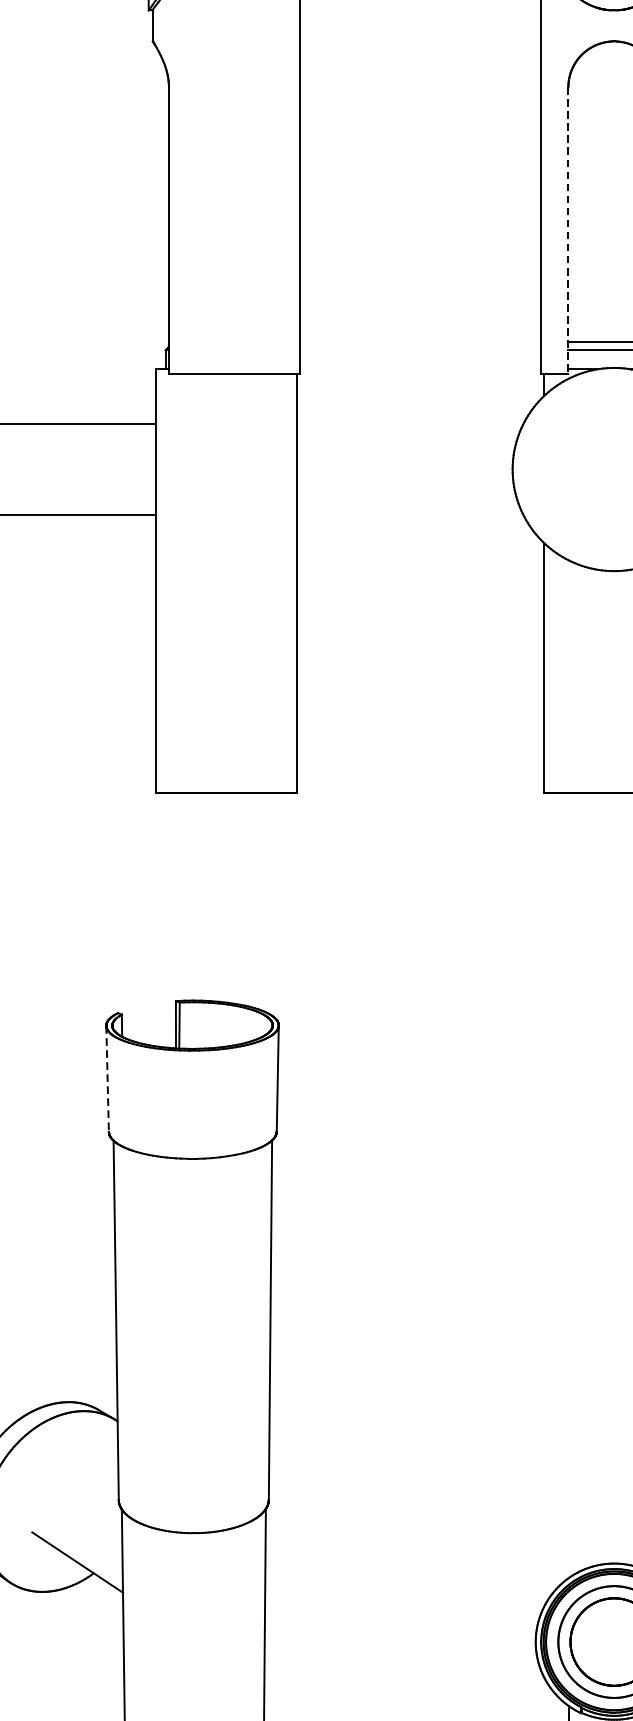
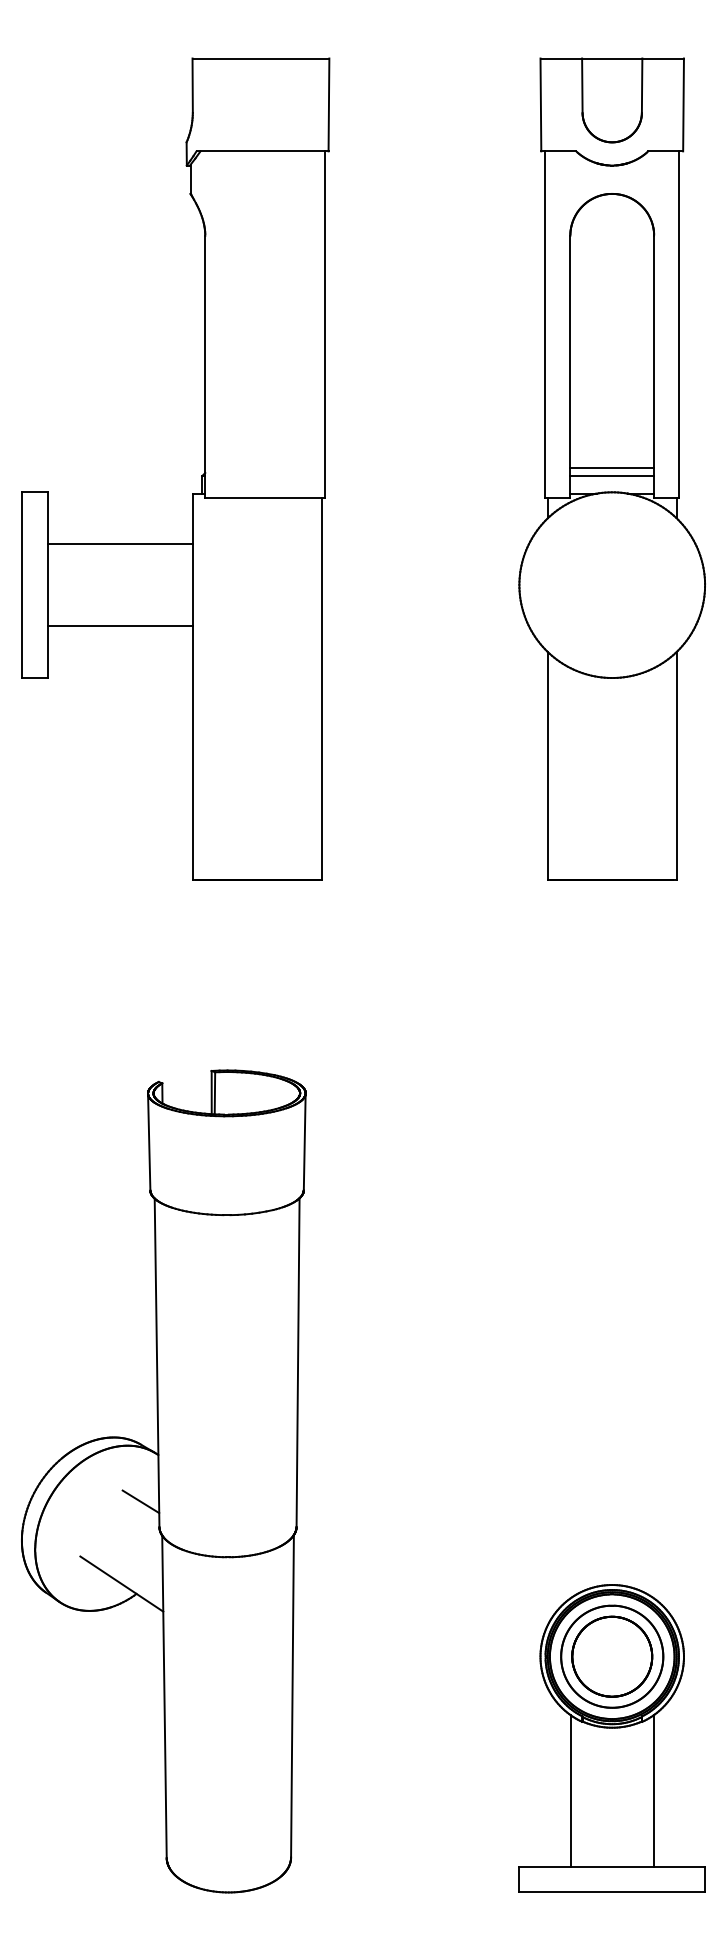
line: (568, 231) -> (570, 367), dashed -> solid
line: (107, 1079) -> (149, 1142), dashed -> solid
line: (98, 1472) -> (140, 1501), added

